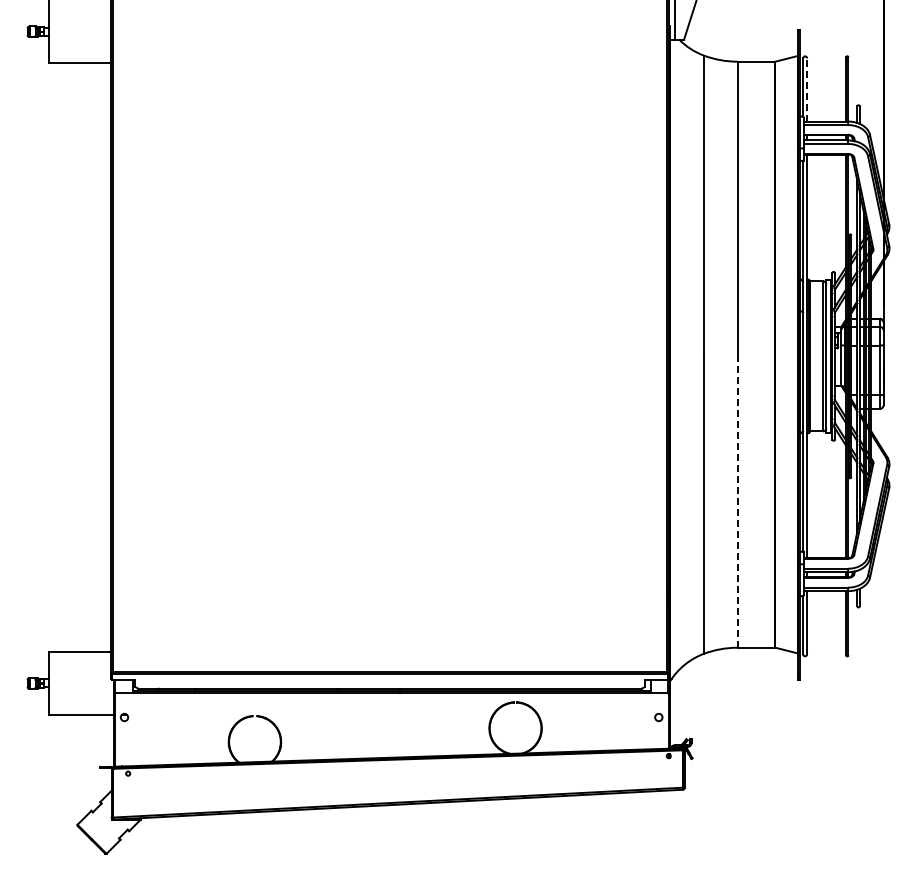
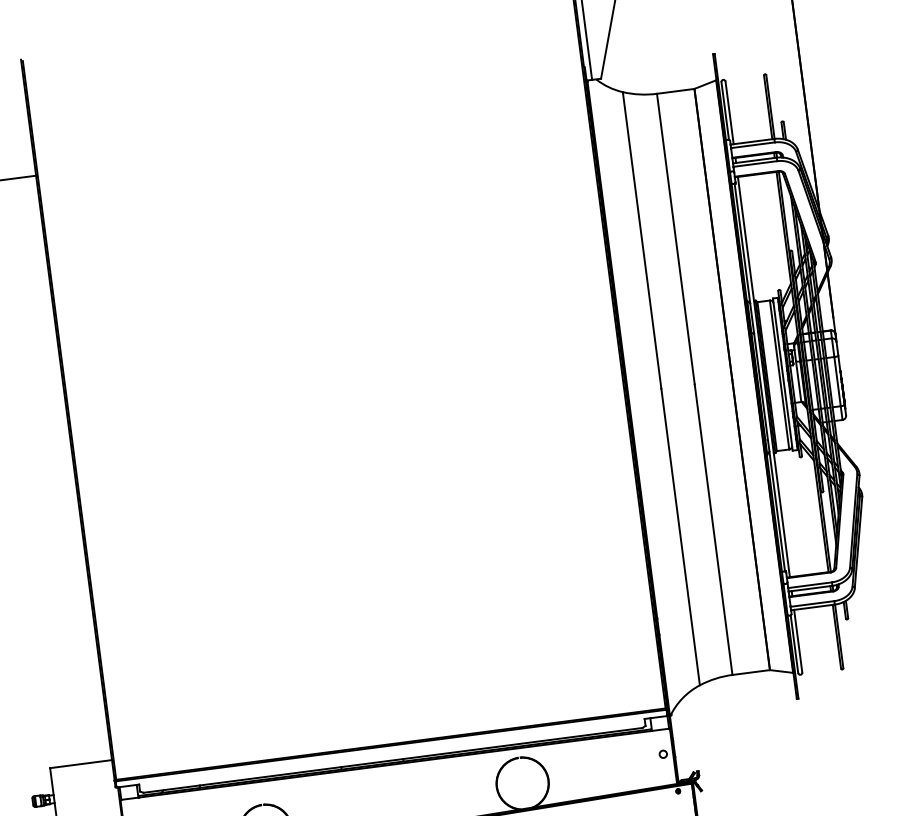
line: (807, 89) -> (729, 112), dashed -> solid
line: (737, 501) -> (713, 529), dashed -> solid

